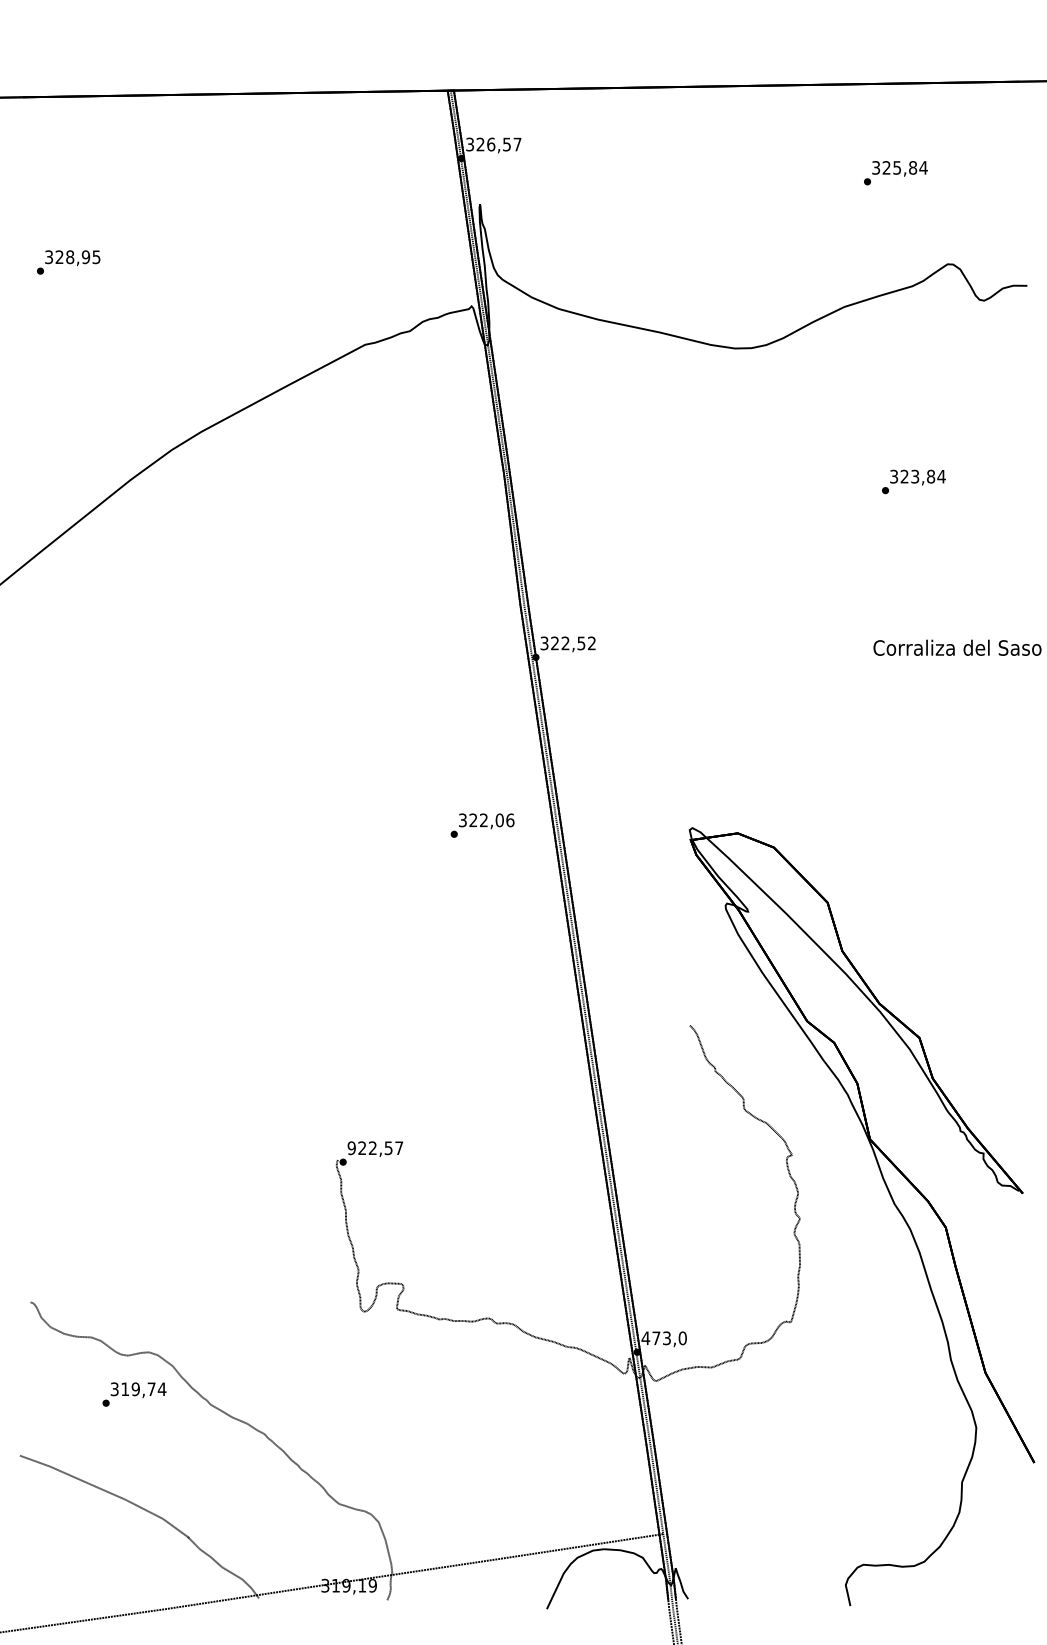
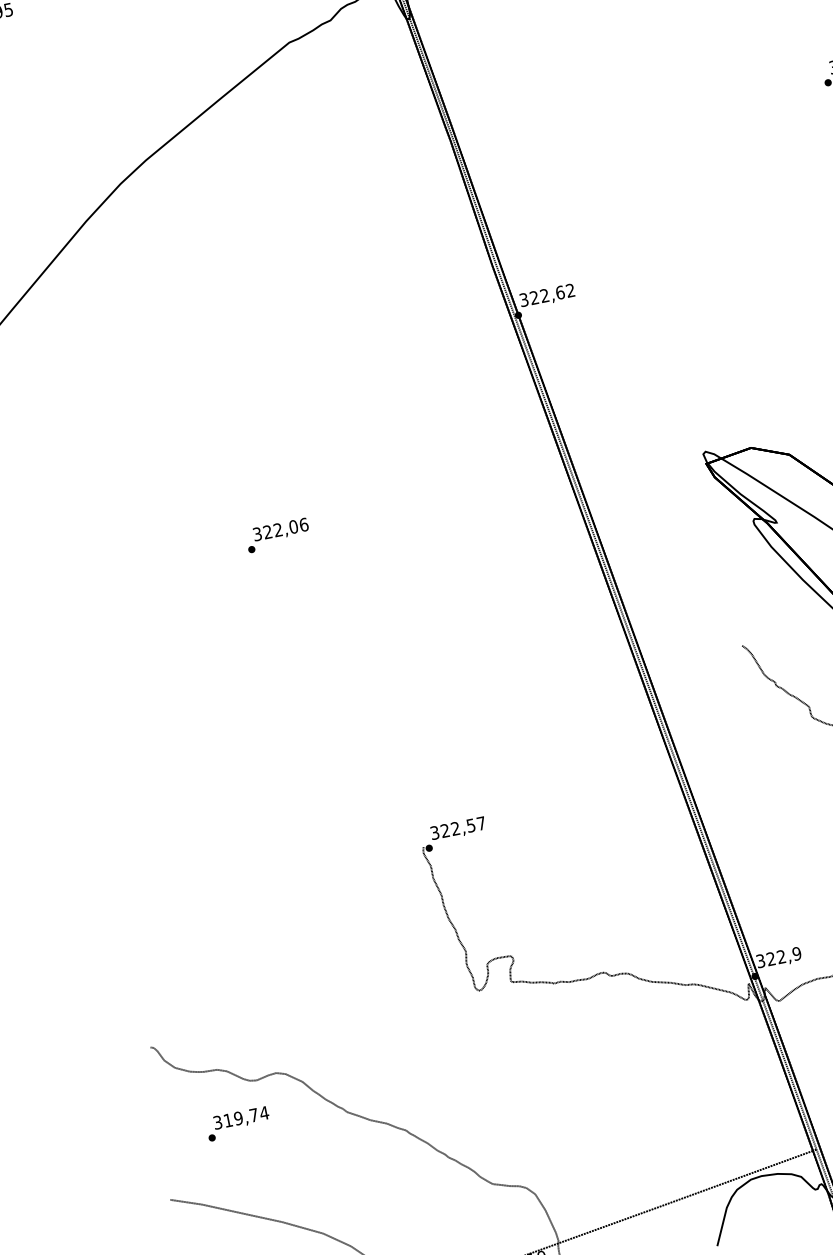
text: (581, 643) -> (560, 292), 322,52 -> 322,62
text: (482, 825) -> (277, 535), moved
text: (351, 1147) -> (434, 832), 922,57 -> 322,57
text: (663, 1338) -> (778, 957), 473,0 -> 322,9
text: (134, 1394) -> (238, 1123), moved

